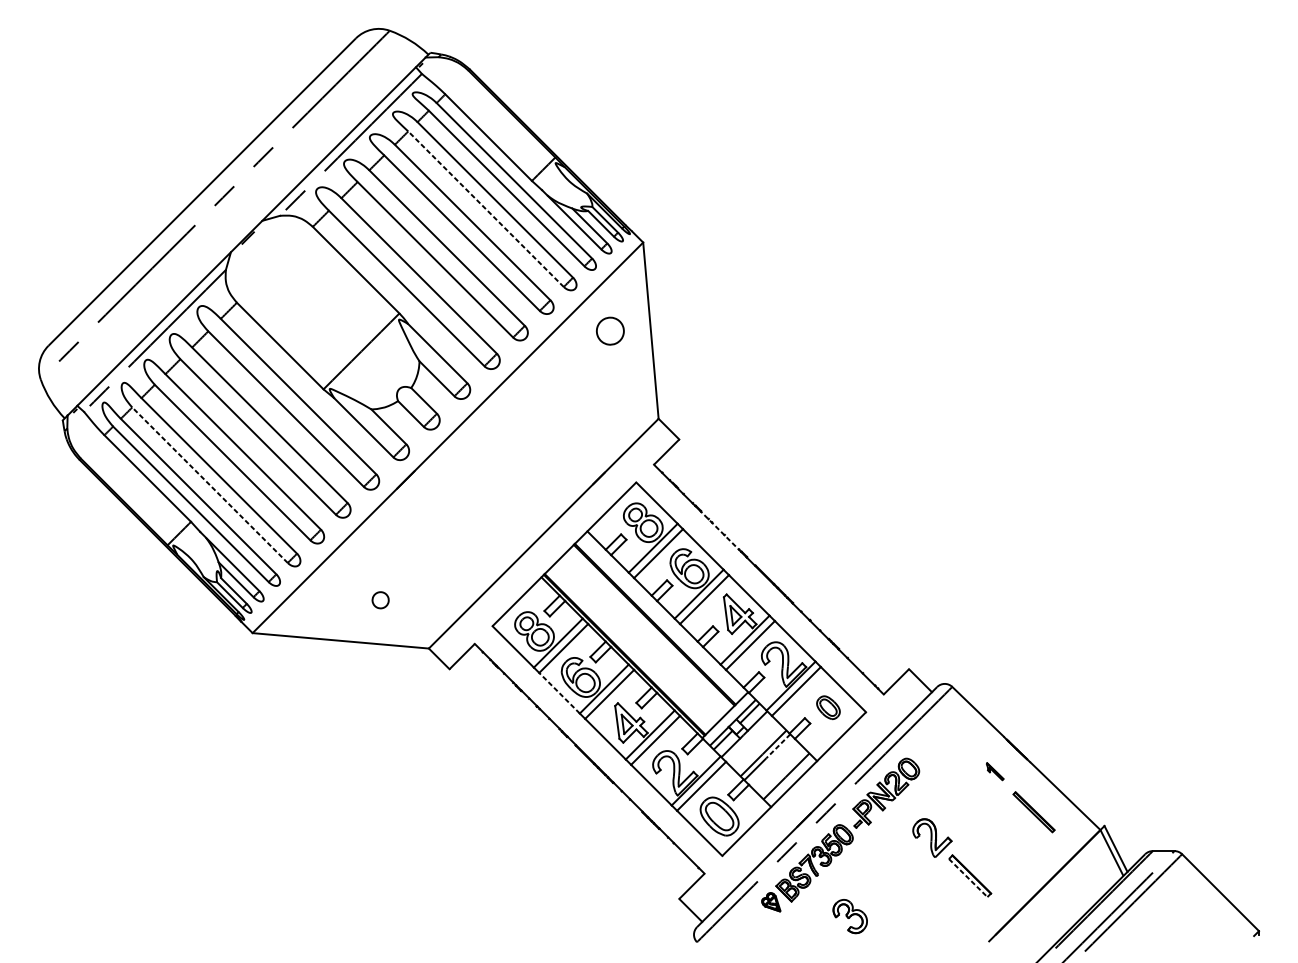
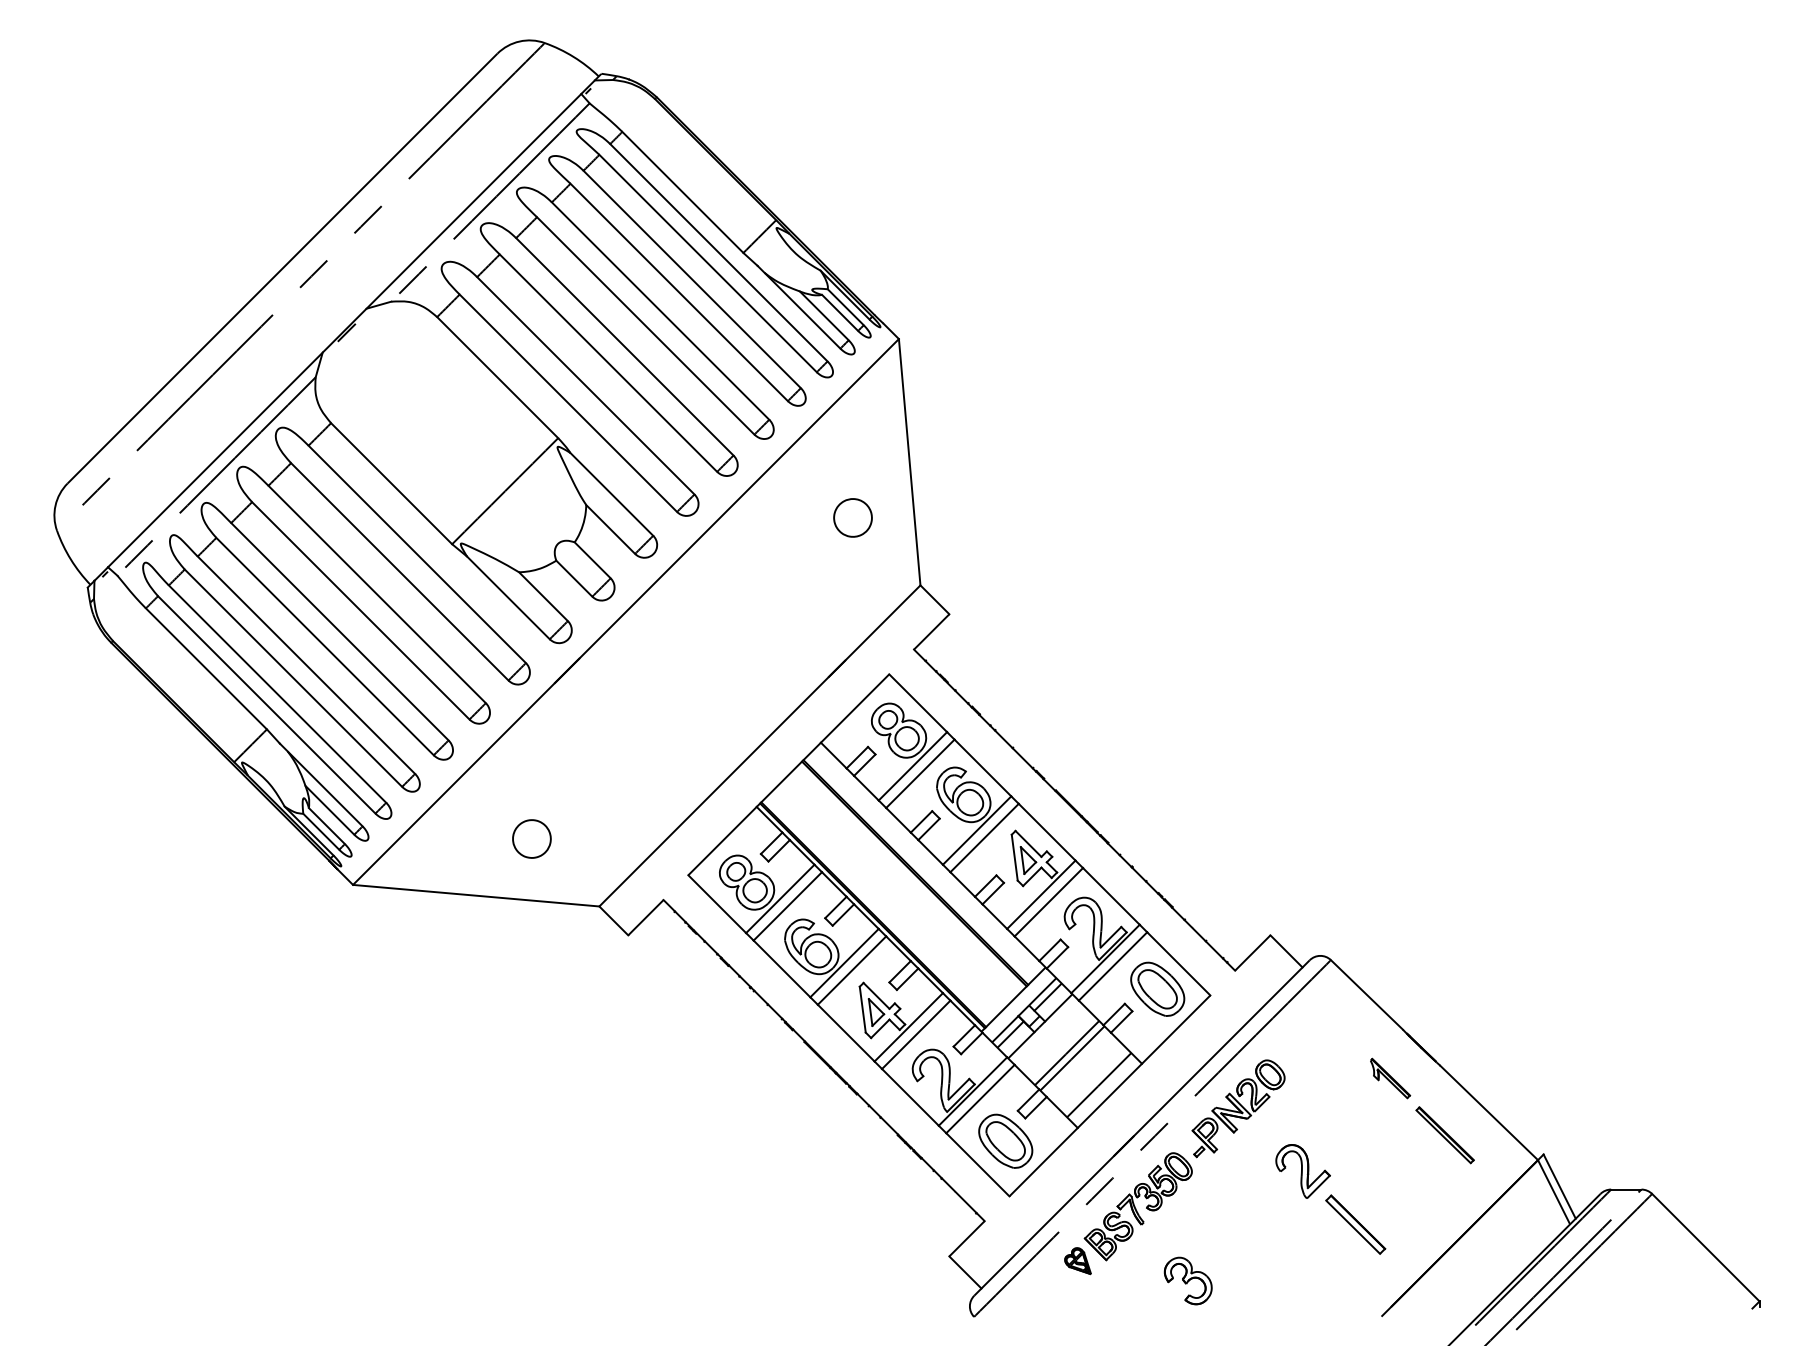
line: (486, 209) -> (679, 292), dashed -> solid
part: (610, 330) -> (852, 517), moved
line: (210, 485) -> (293, 678), dashed -> solid
line: (720, 531) -> (1007, 742), dashed -> solid
part: (380, 599) -> (531, 838), size x1.67
line: (559, 692) -> (781, 968), dashed -> solid
part: (828, 707) -> (1157, 988), size x1.67
line: (778, 746) -> (1087, 1043), dashed -> solid
part: (994, 771) -> (1390, 1078), size x1.67
line: (968, 878) -> (1353, 1227), dashed -> solid

